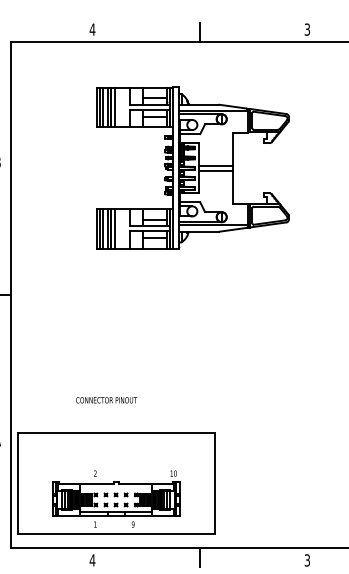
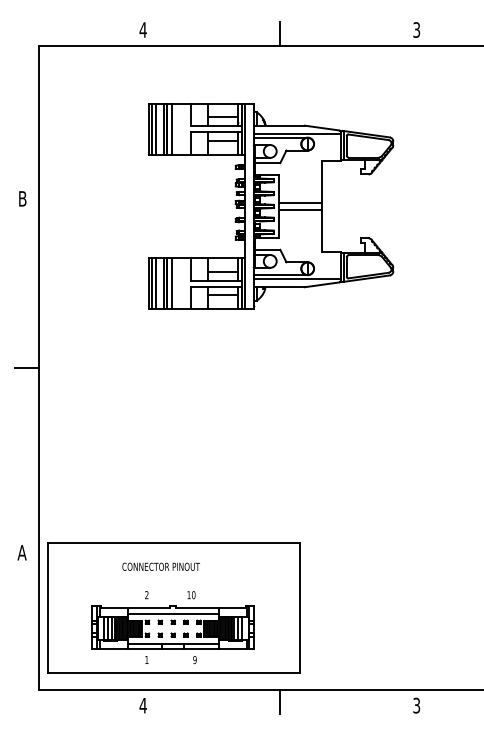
text: (106, 400) -> (160, 566), moved
text: (173, 473) -> (191, 595), moved
line: (115, 488) -> (172, 613), added

